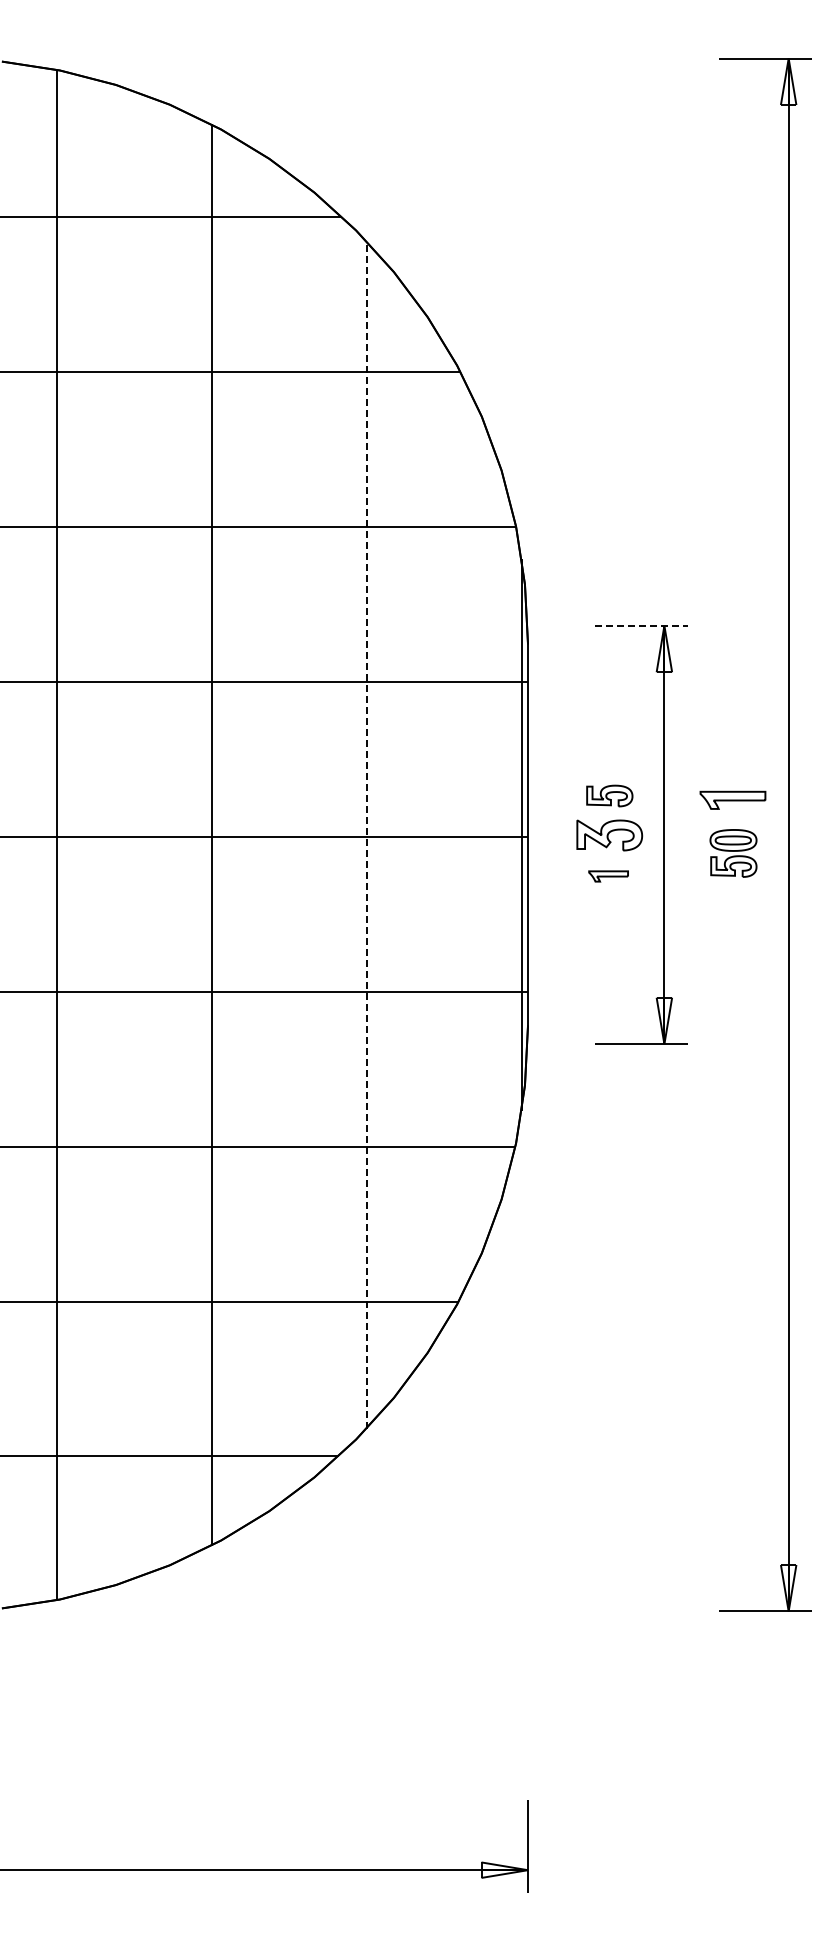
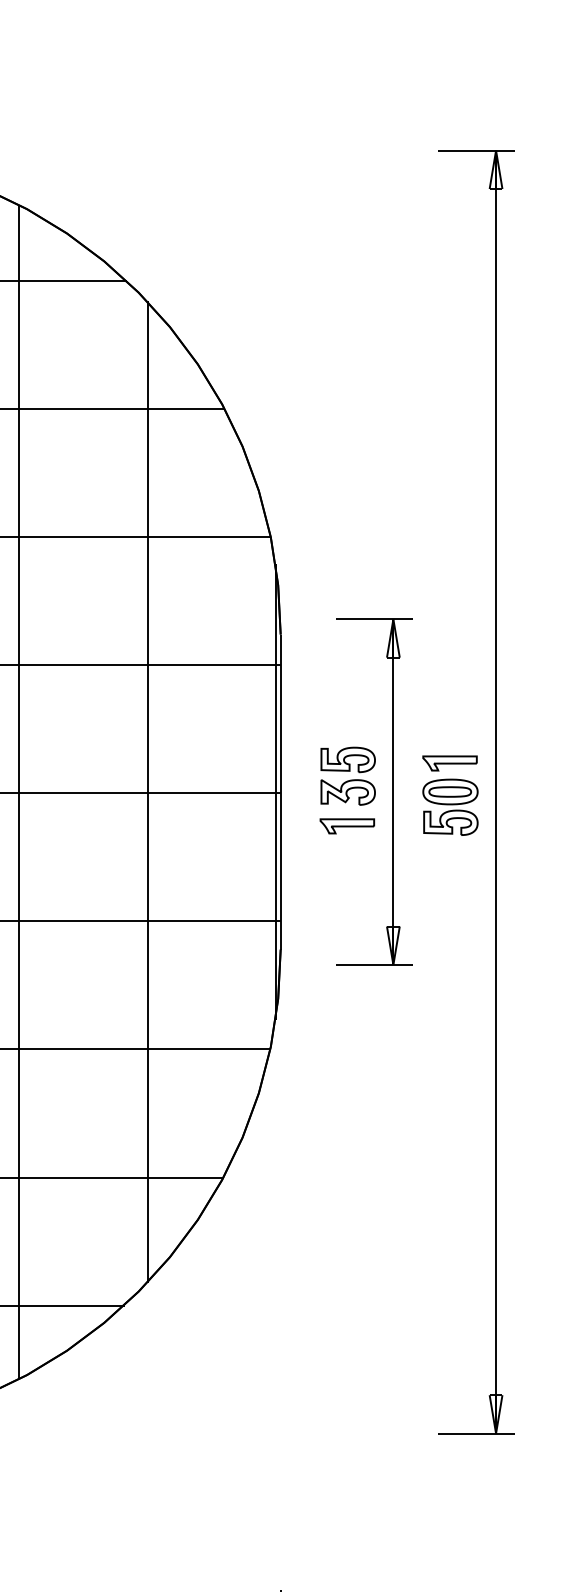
line: (641, 625) -> (374, 619), dashed -> solid
part: (609, 795) -> (348, 759), size x1.43
line: (366, 834) -> (147, 791), dashed -> solid
part: (733, 853) -> (450, 807), size x1.43
part: (608, 876) -> (347, 826), size x1.67

